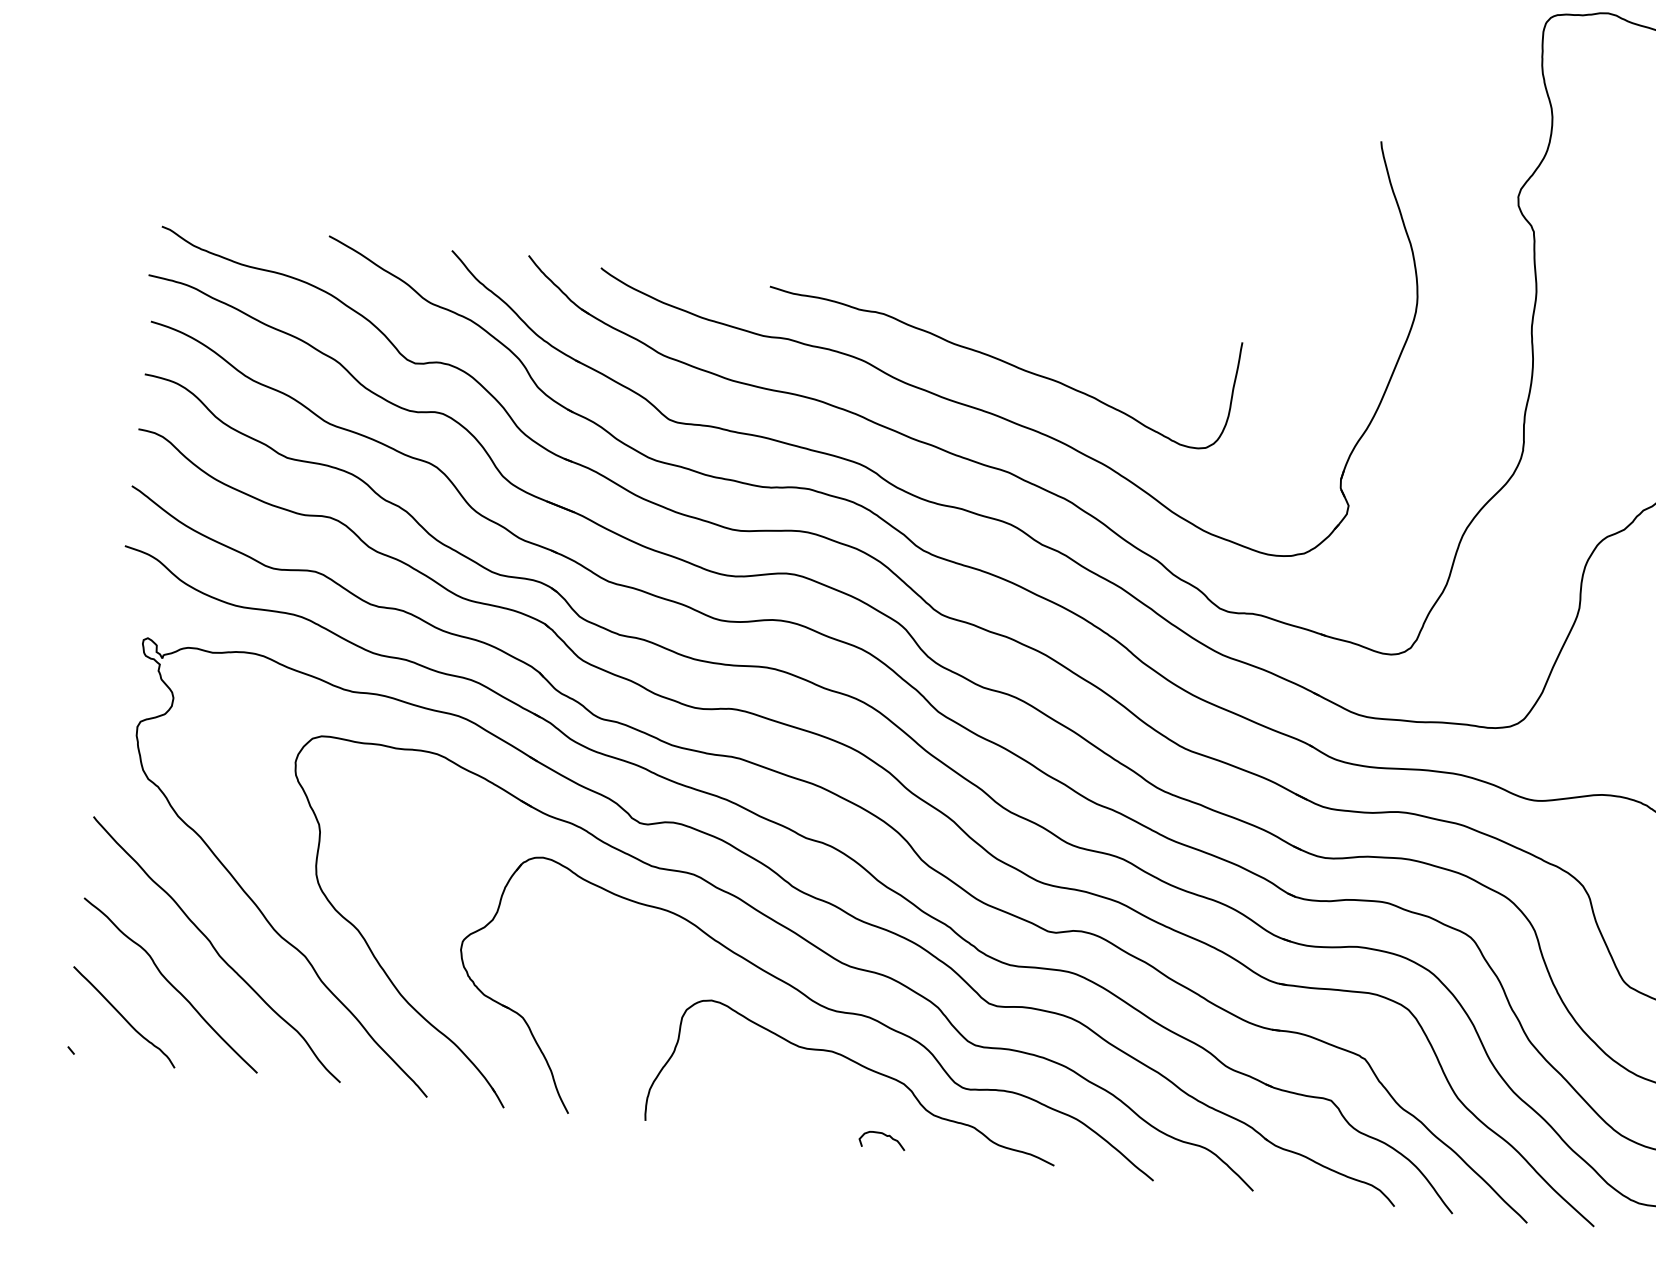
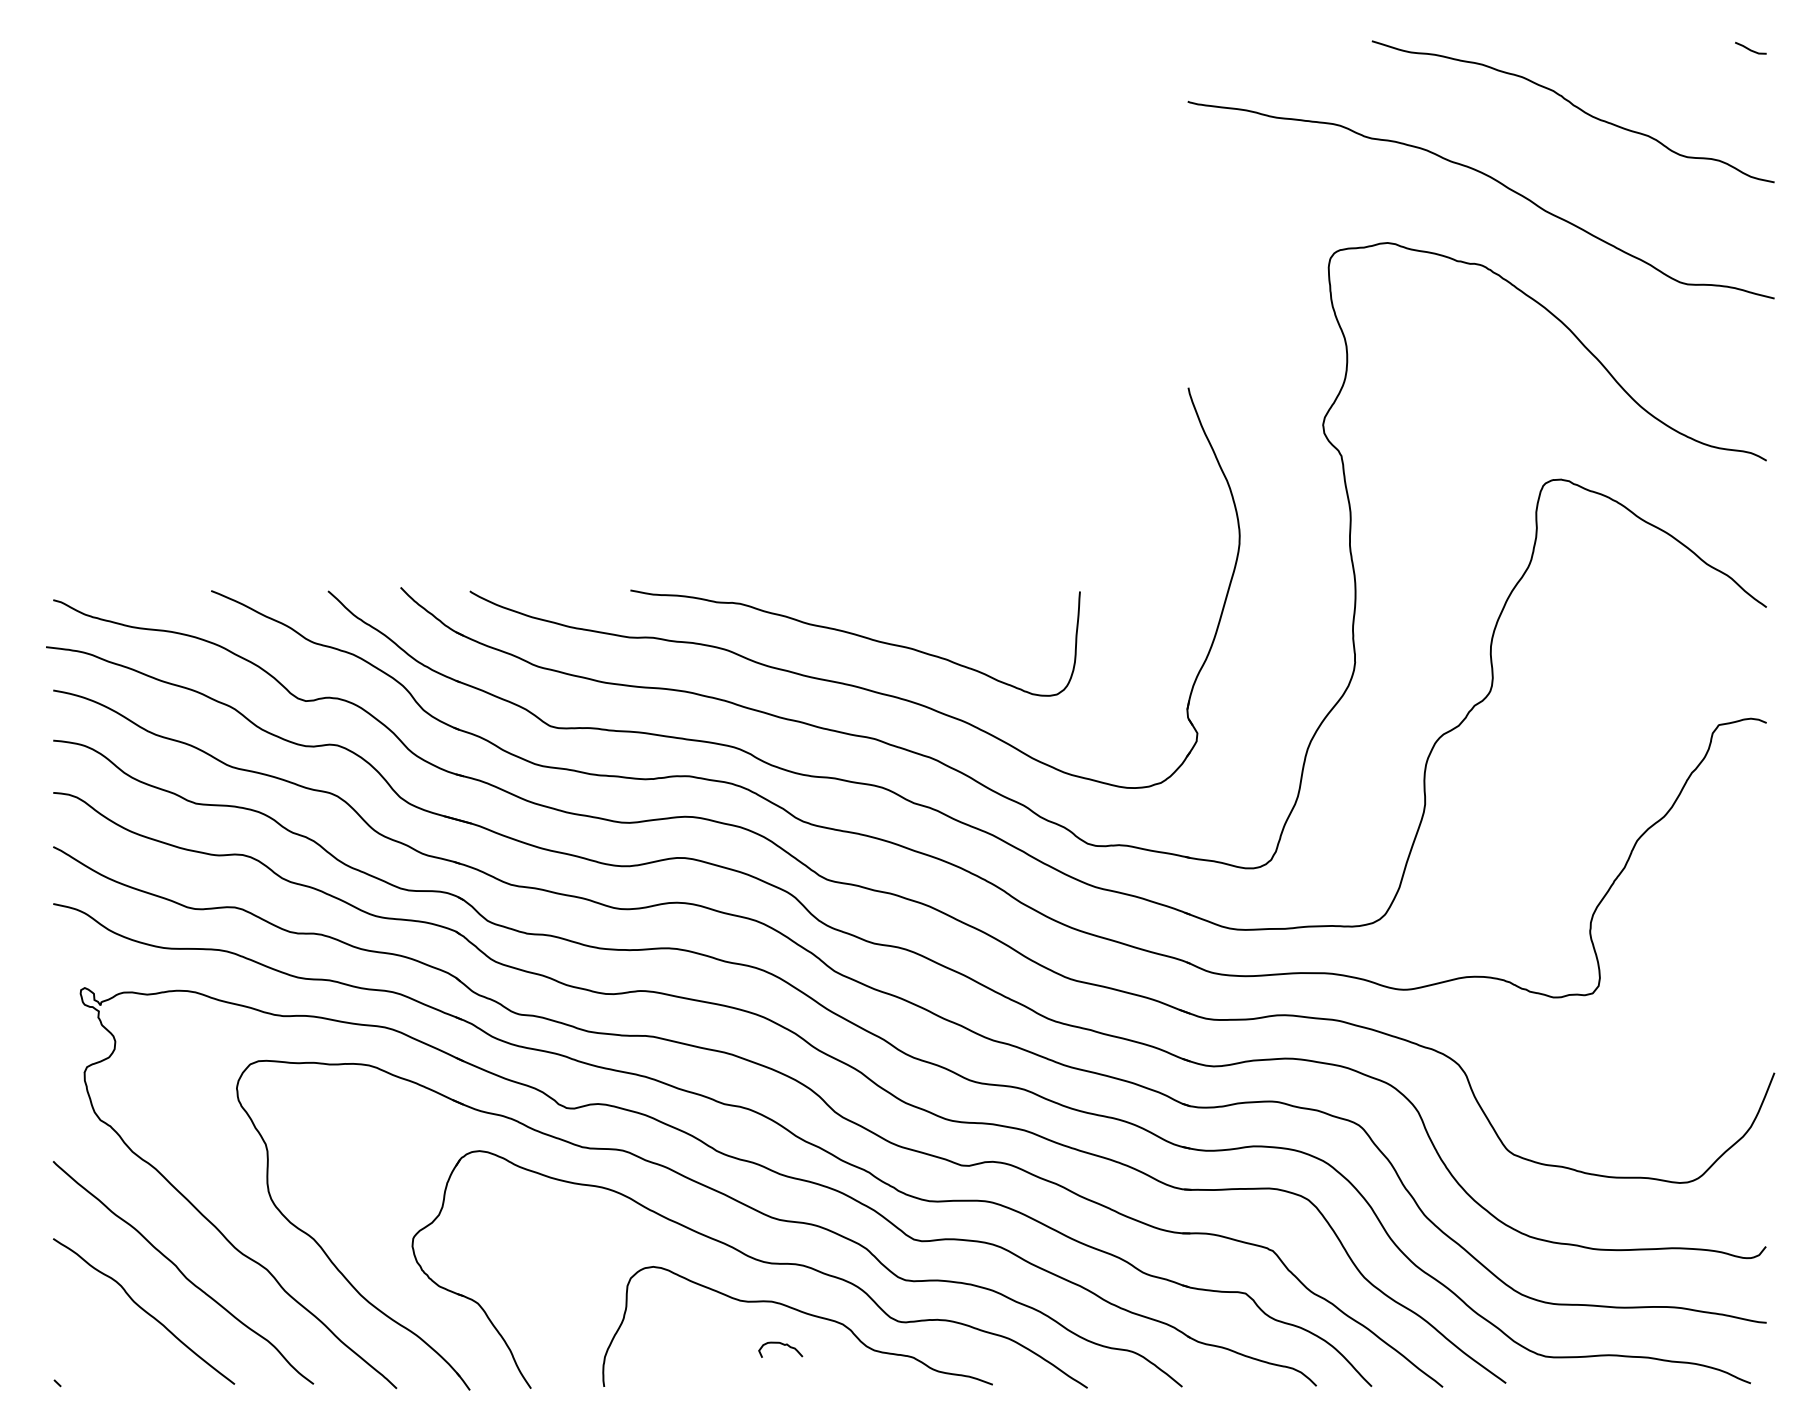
curve: (124, 1016) -> (103, 1345), removed
curve: (882, 1135) -> (780, 1344), moved

